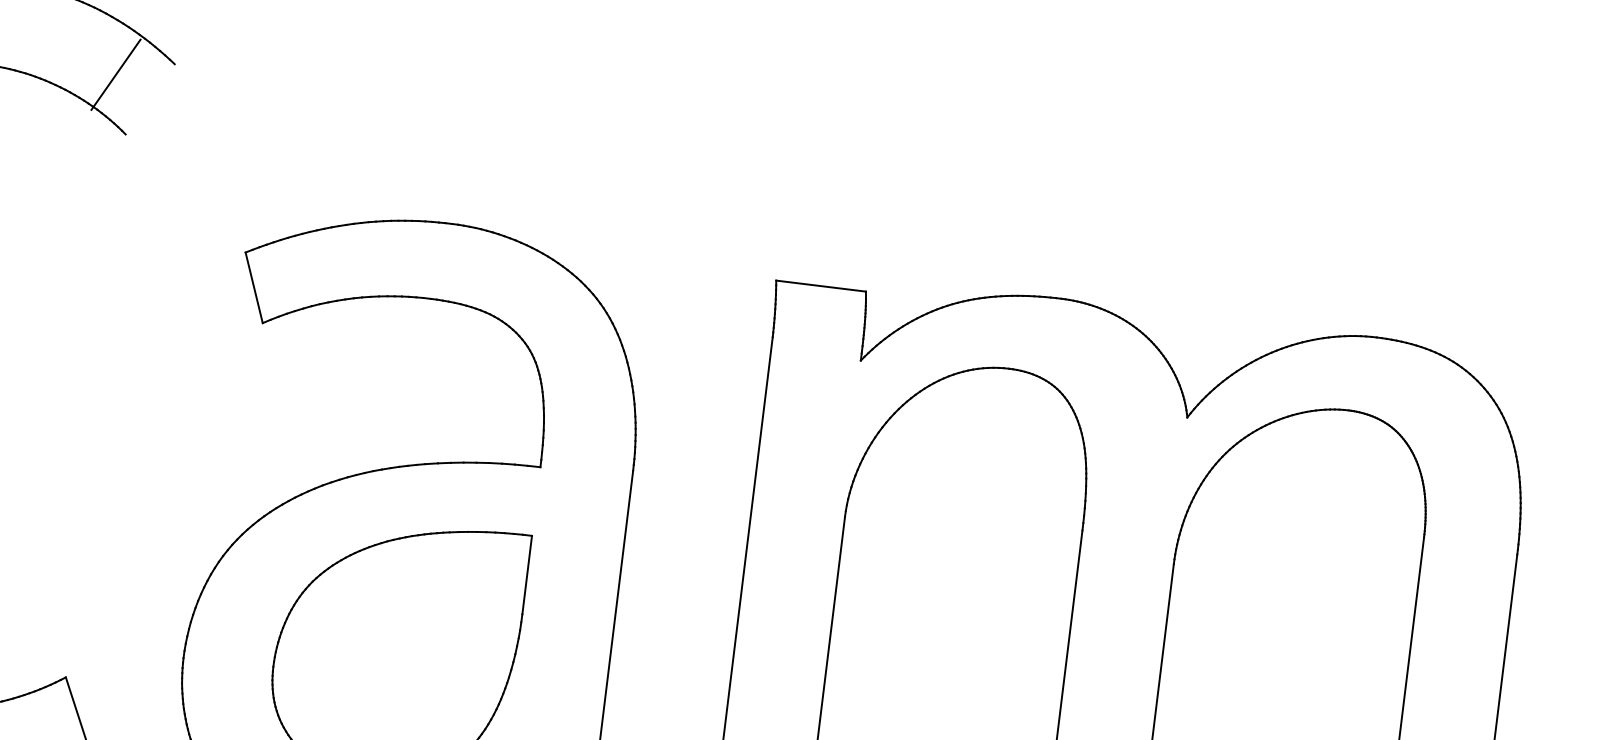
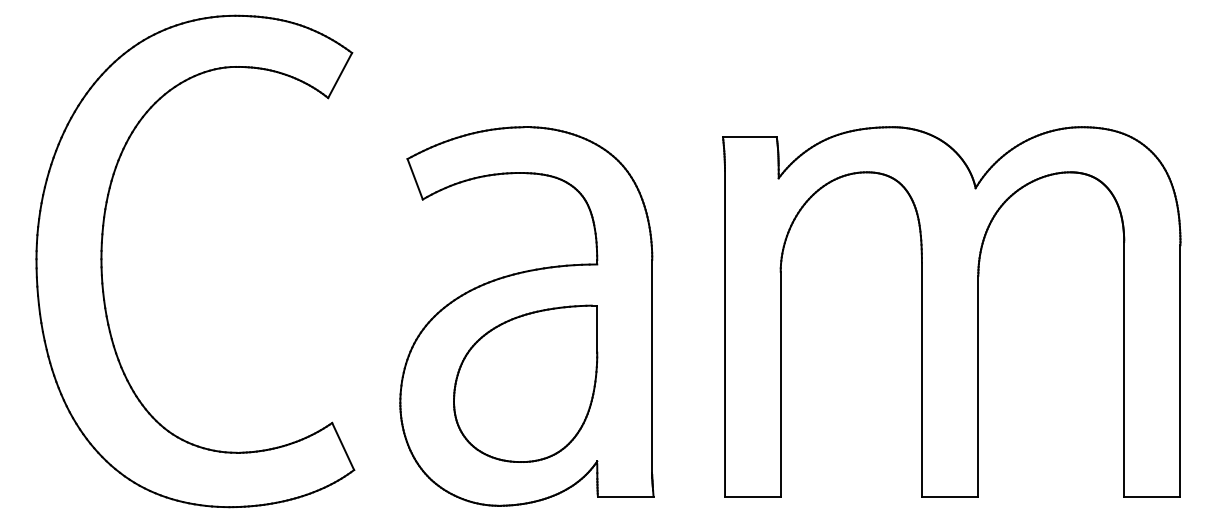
line: (116, 74) -> (340, 75), moved

